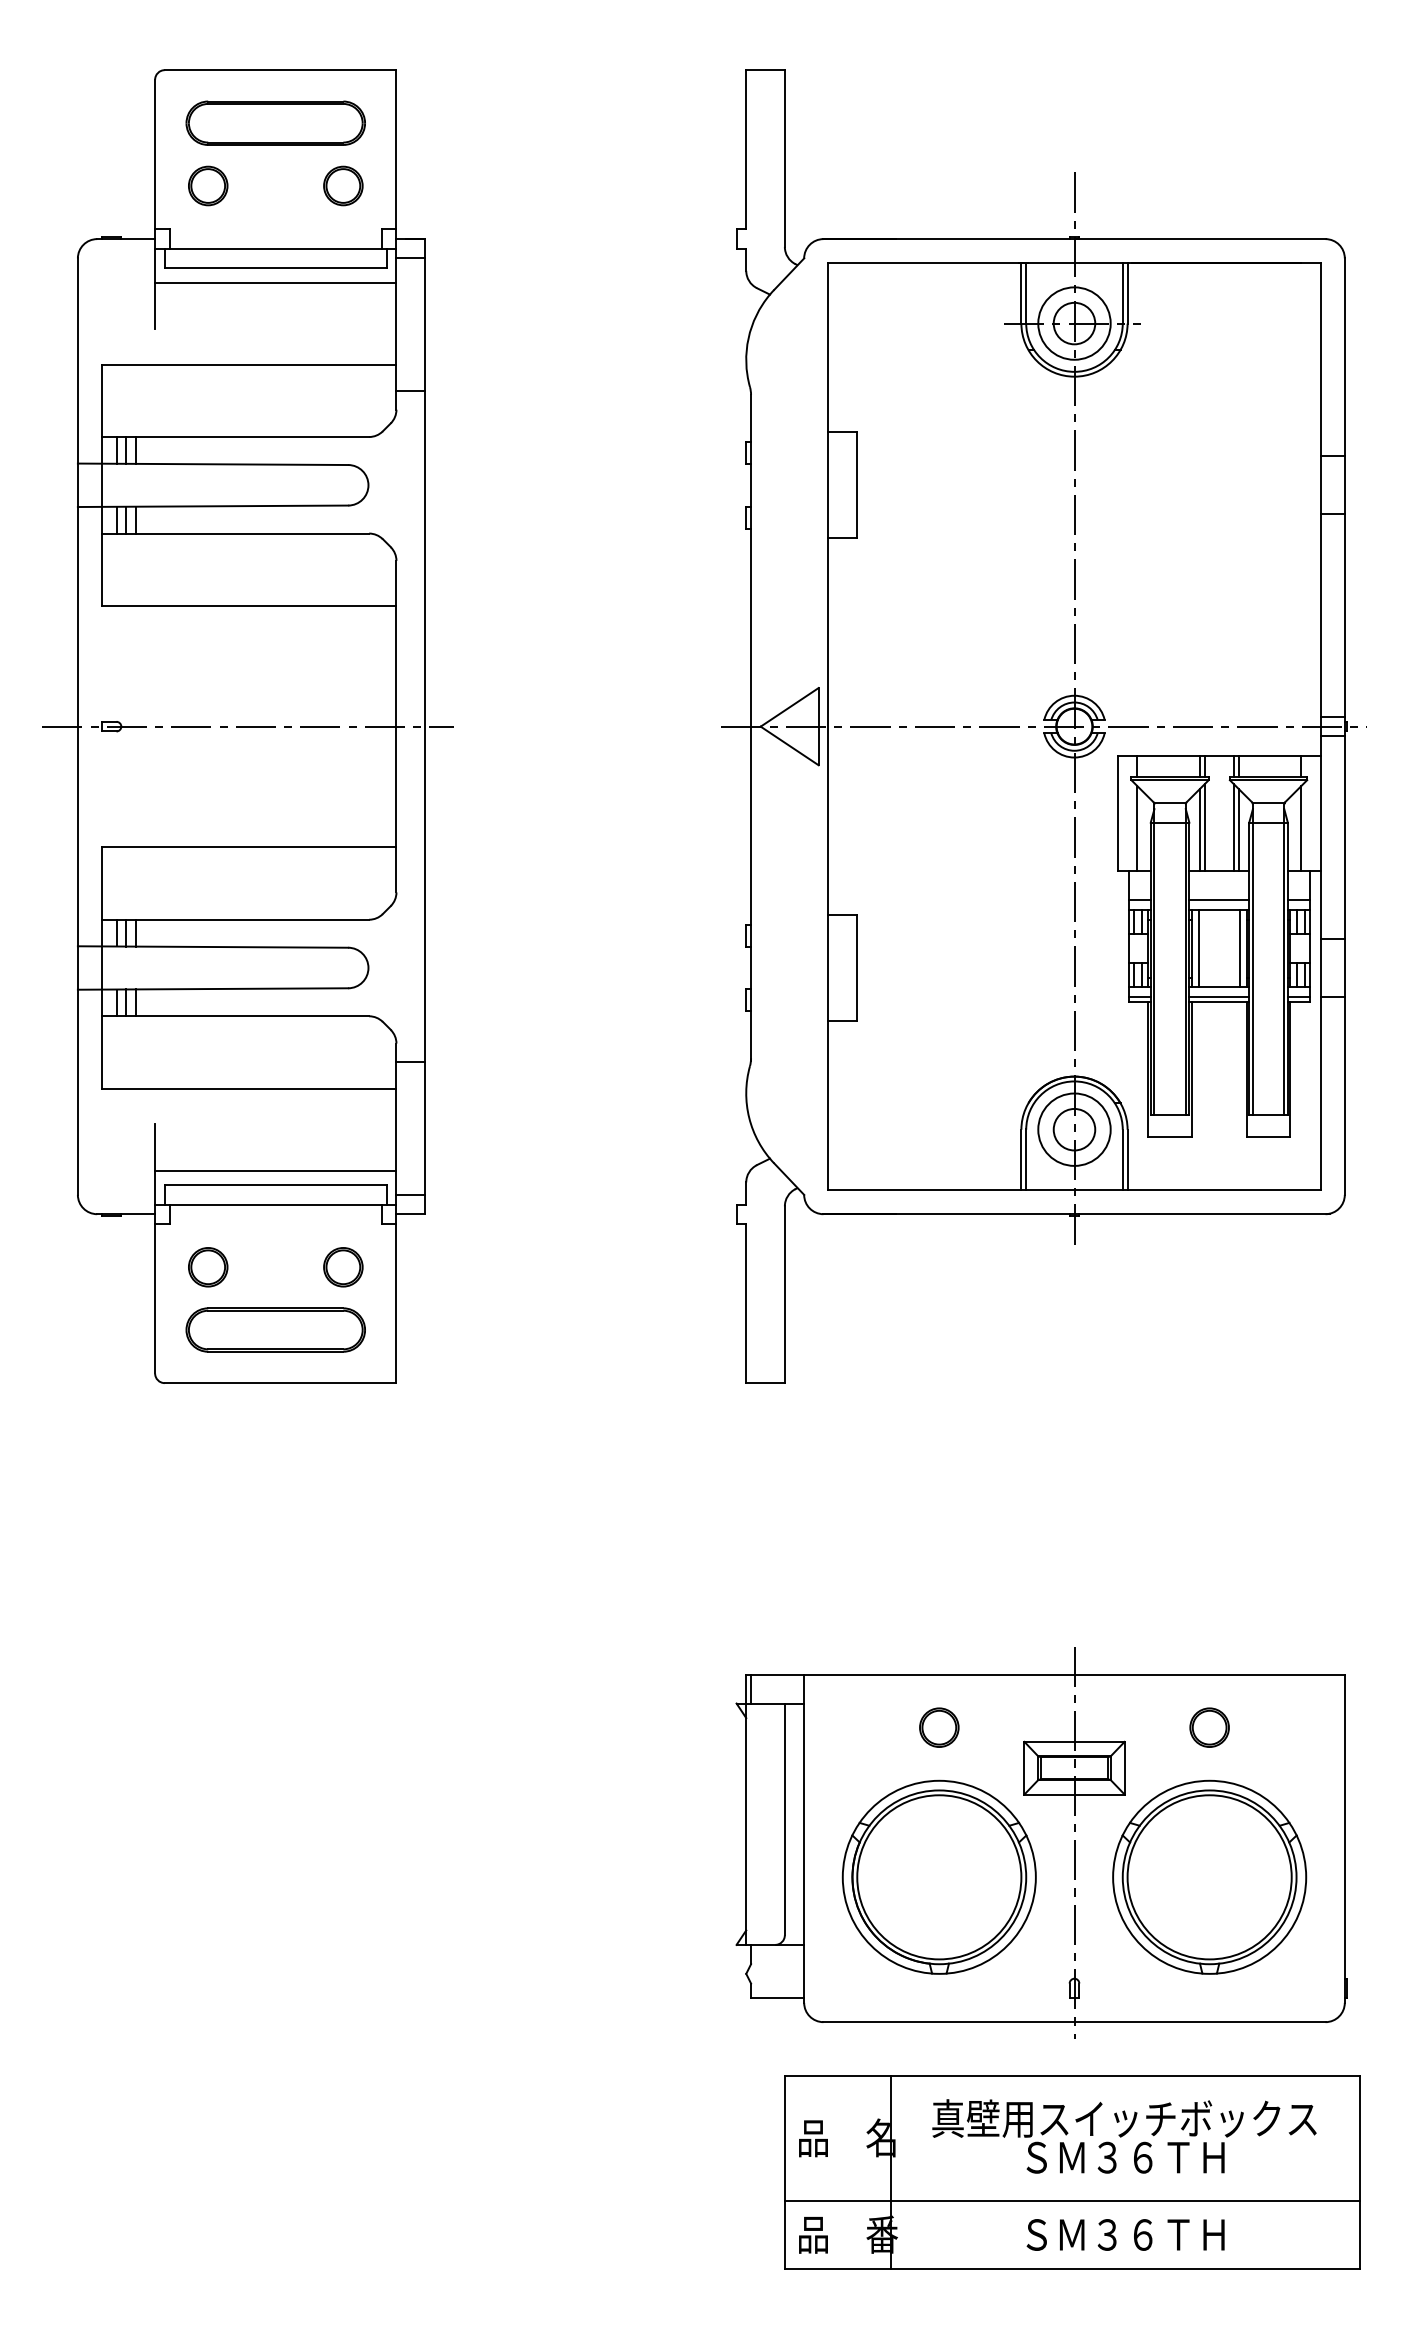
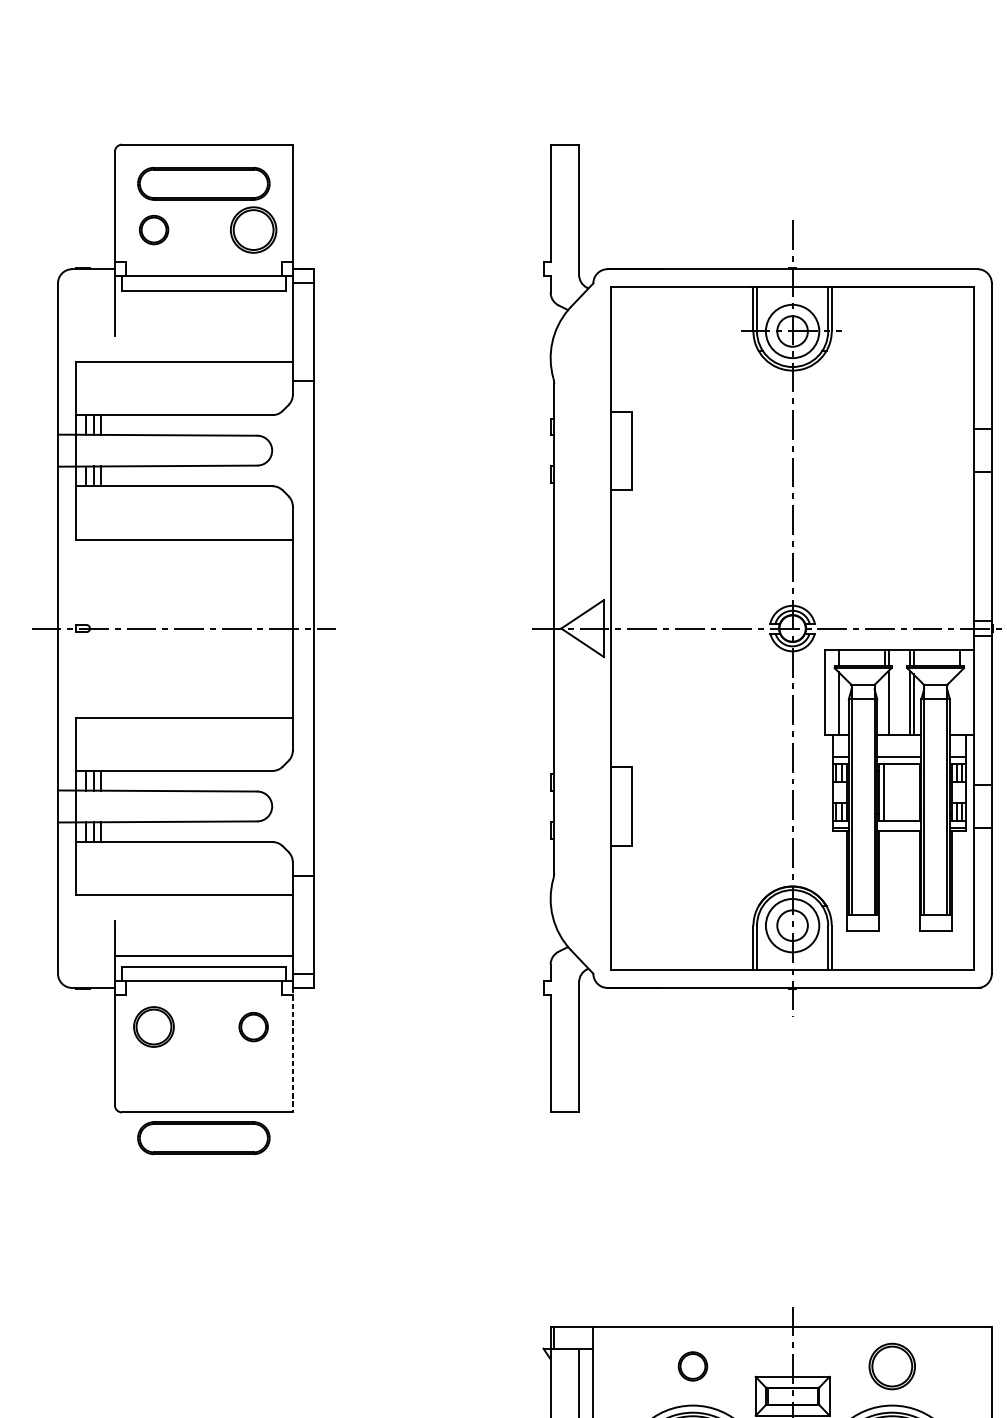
part: (343, 185) -> (253, 229), size x1.6
line: (275, 282) -> (203, 301), removed
line: (1301, 828) -> (959, 703), removed
line: (1200, 829) -> (885, 704), removed
line: (1240, 948) -> (914, 792), removed
line: (1219, 996) -> (899, 827), removed
part: (208, 1267) -> (154, 1027), size x1.4
line: (396, 1299) -> (292, 1050), solid -> dashed
part: (275, 1329) -> (203, 1137), moved
part: (1209, 1727) -> (892, 1366), size x1.6

